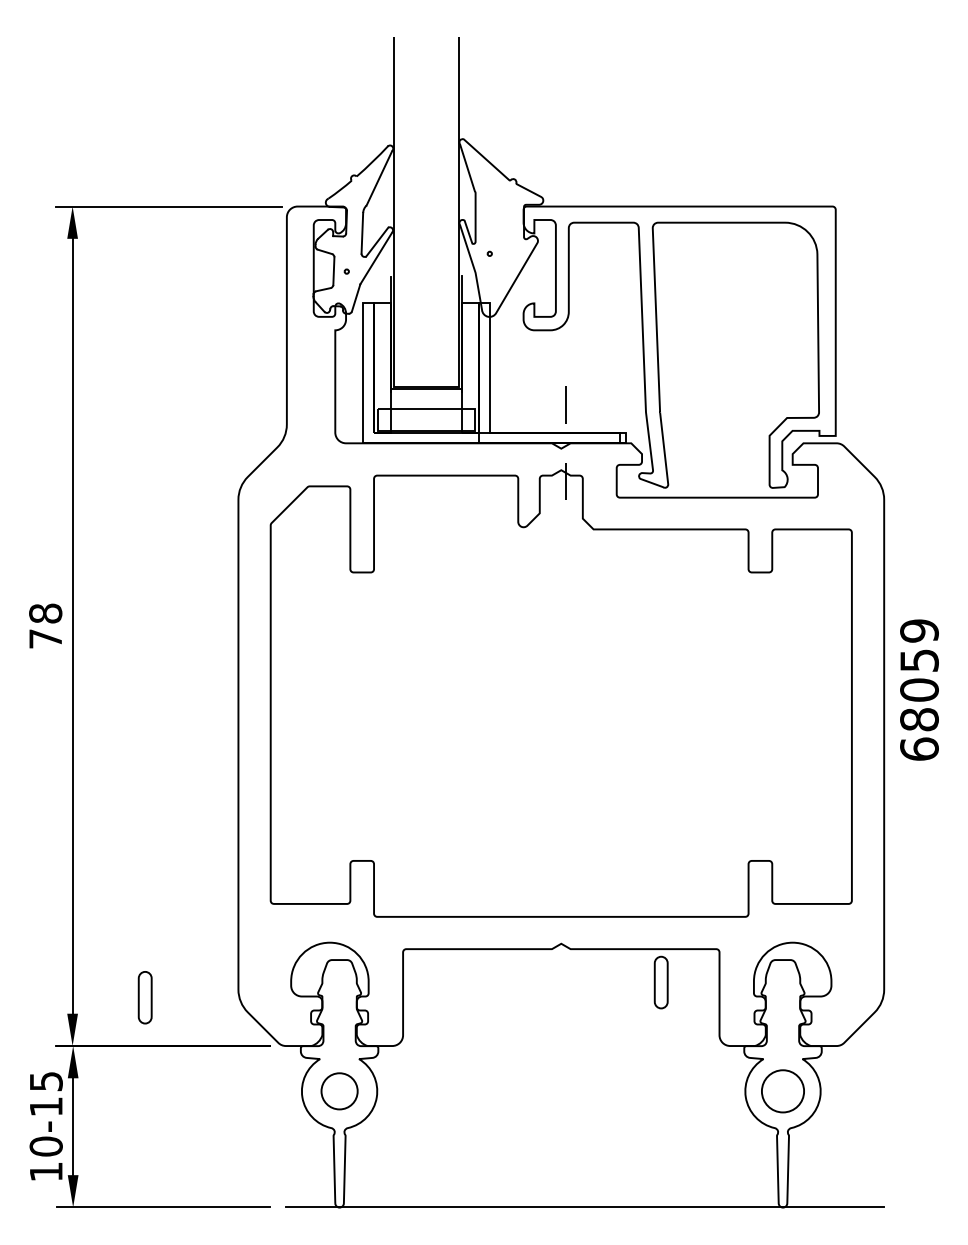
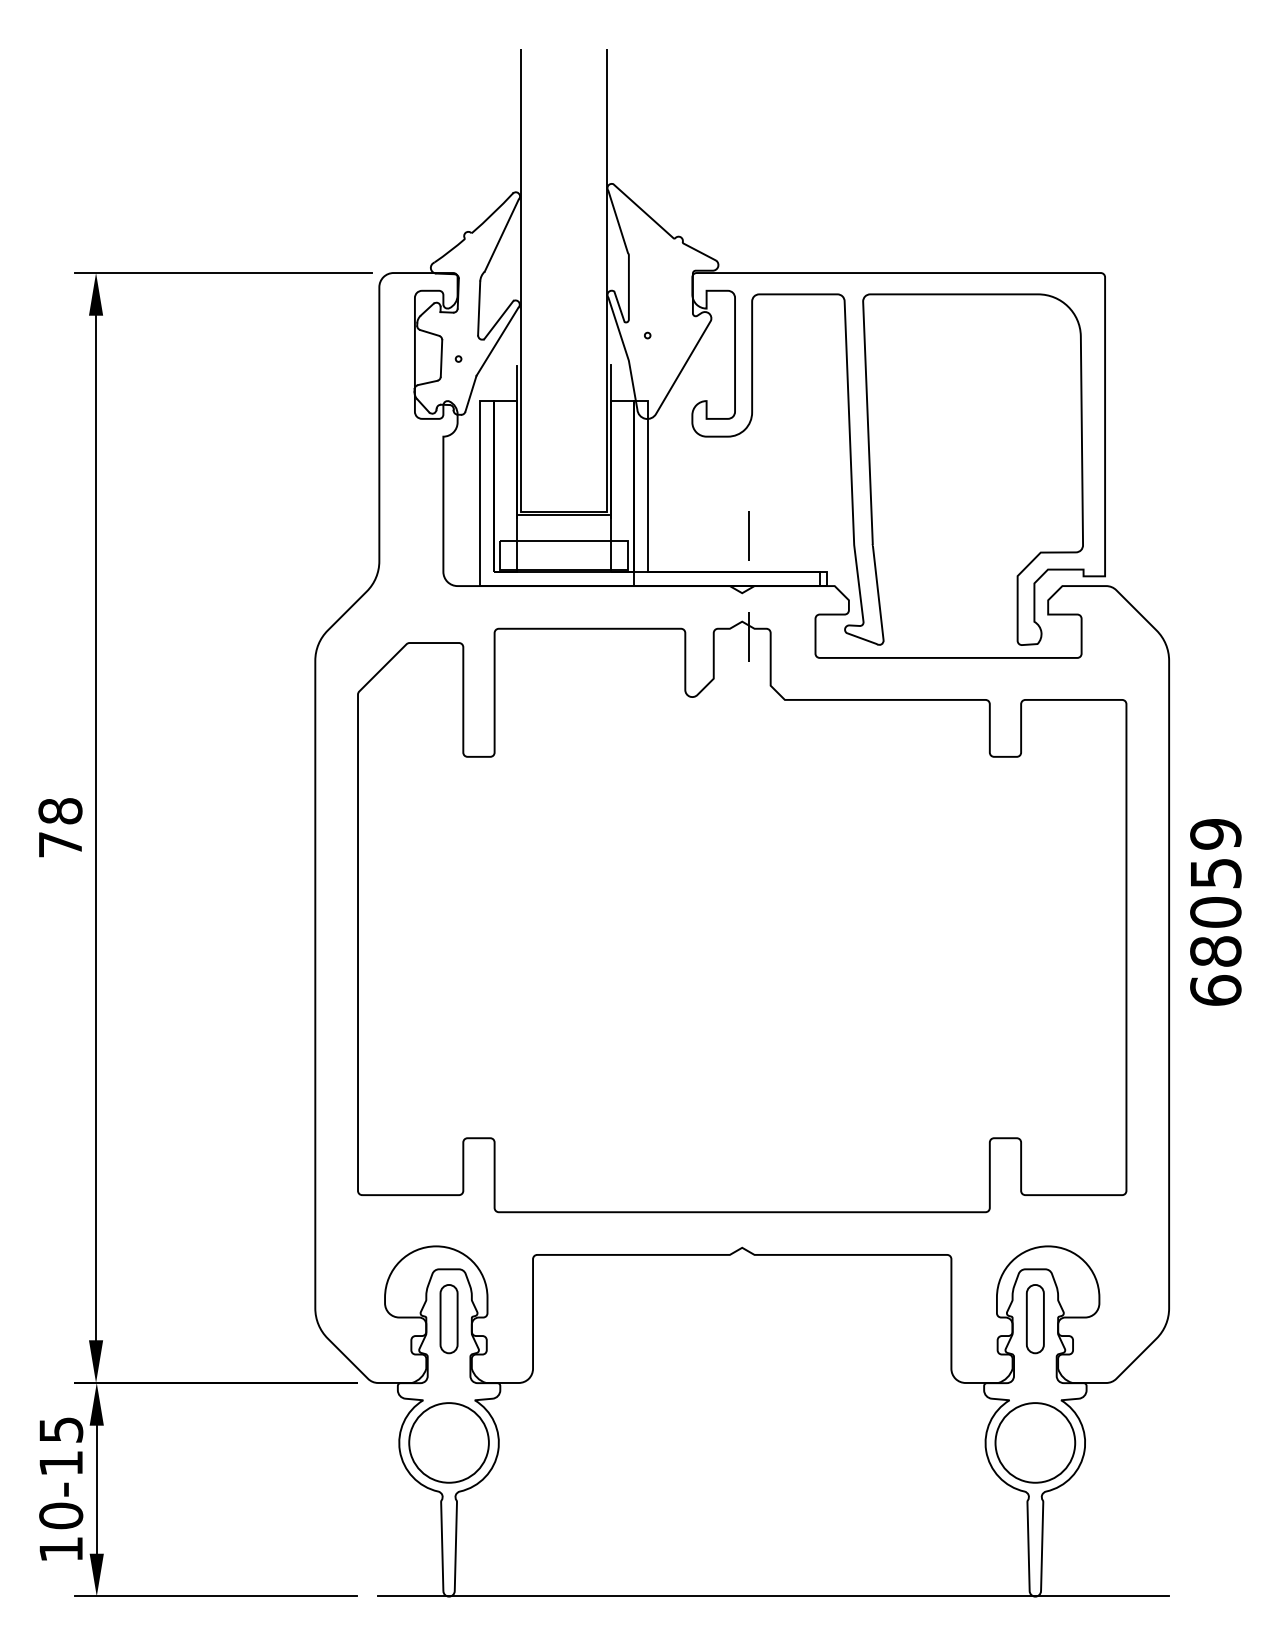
part: (660, 982) -> (1034, 1319), moved
part: (144, 998) -> (448, 1319), moved
circle: (339, 1091) -> (448, 1442), size x1.67
circle: (783, 1091) -> (1035, 1442), size x1.43

